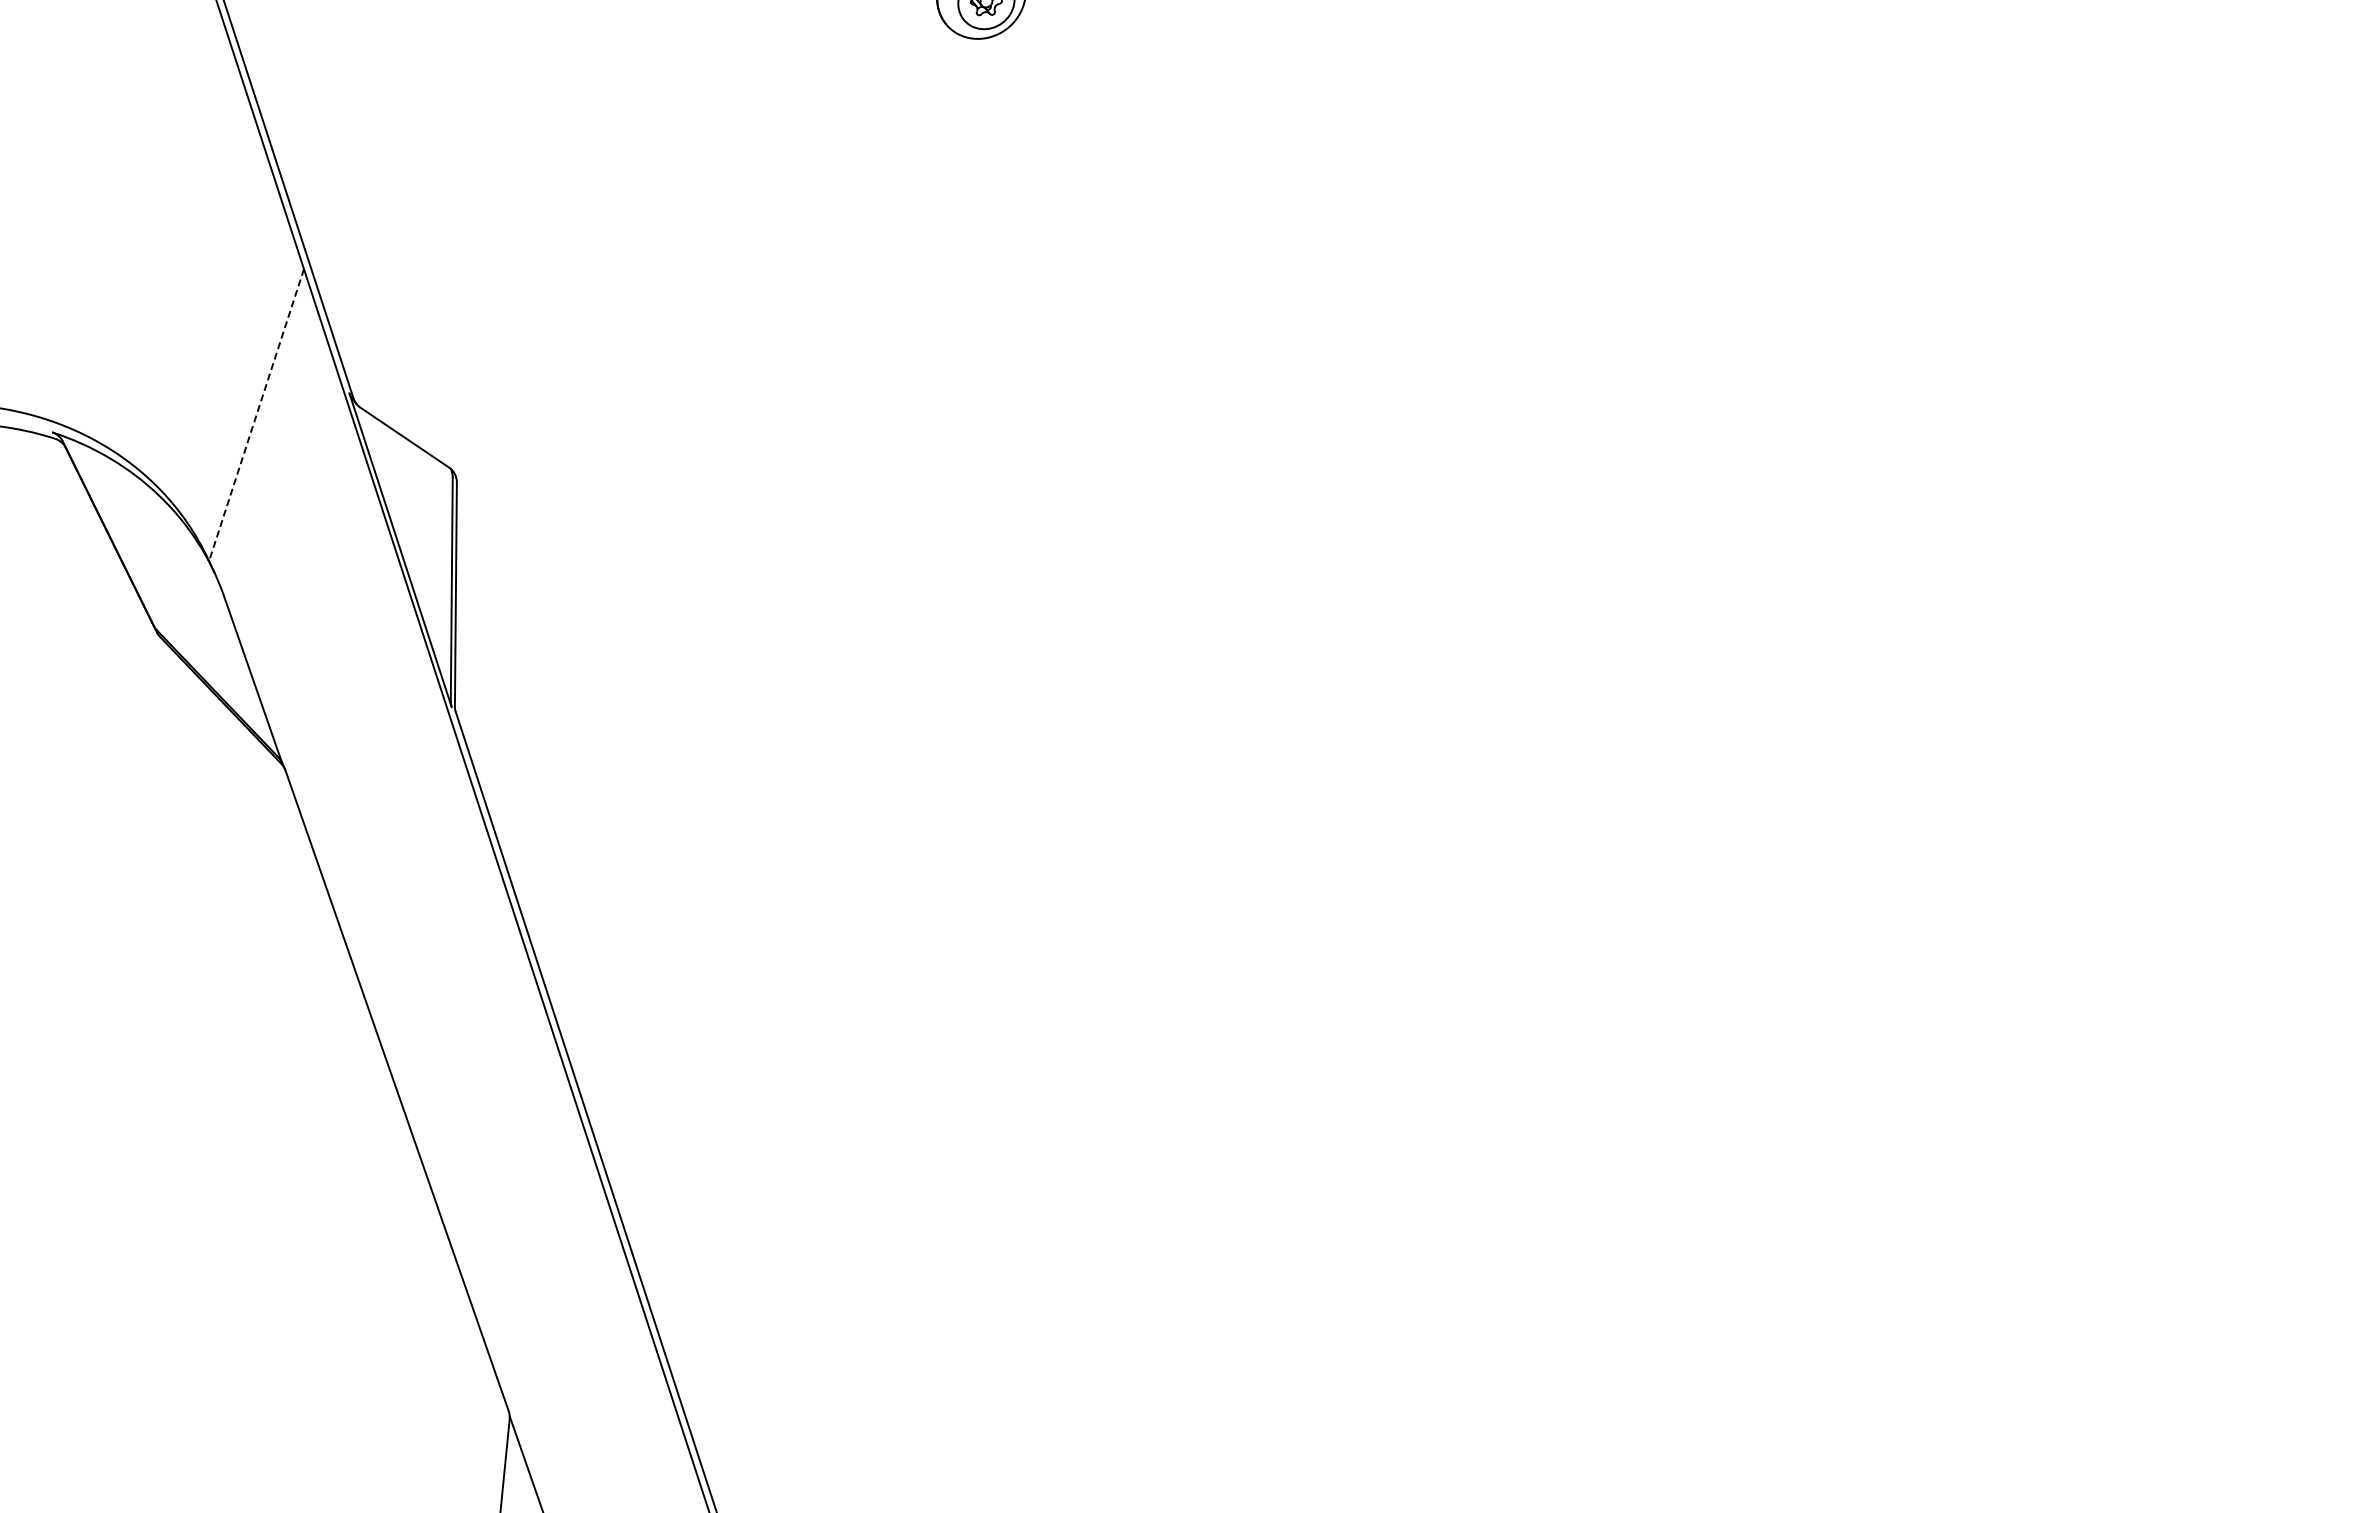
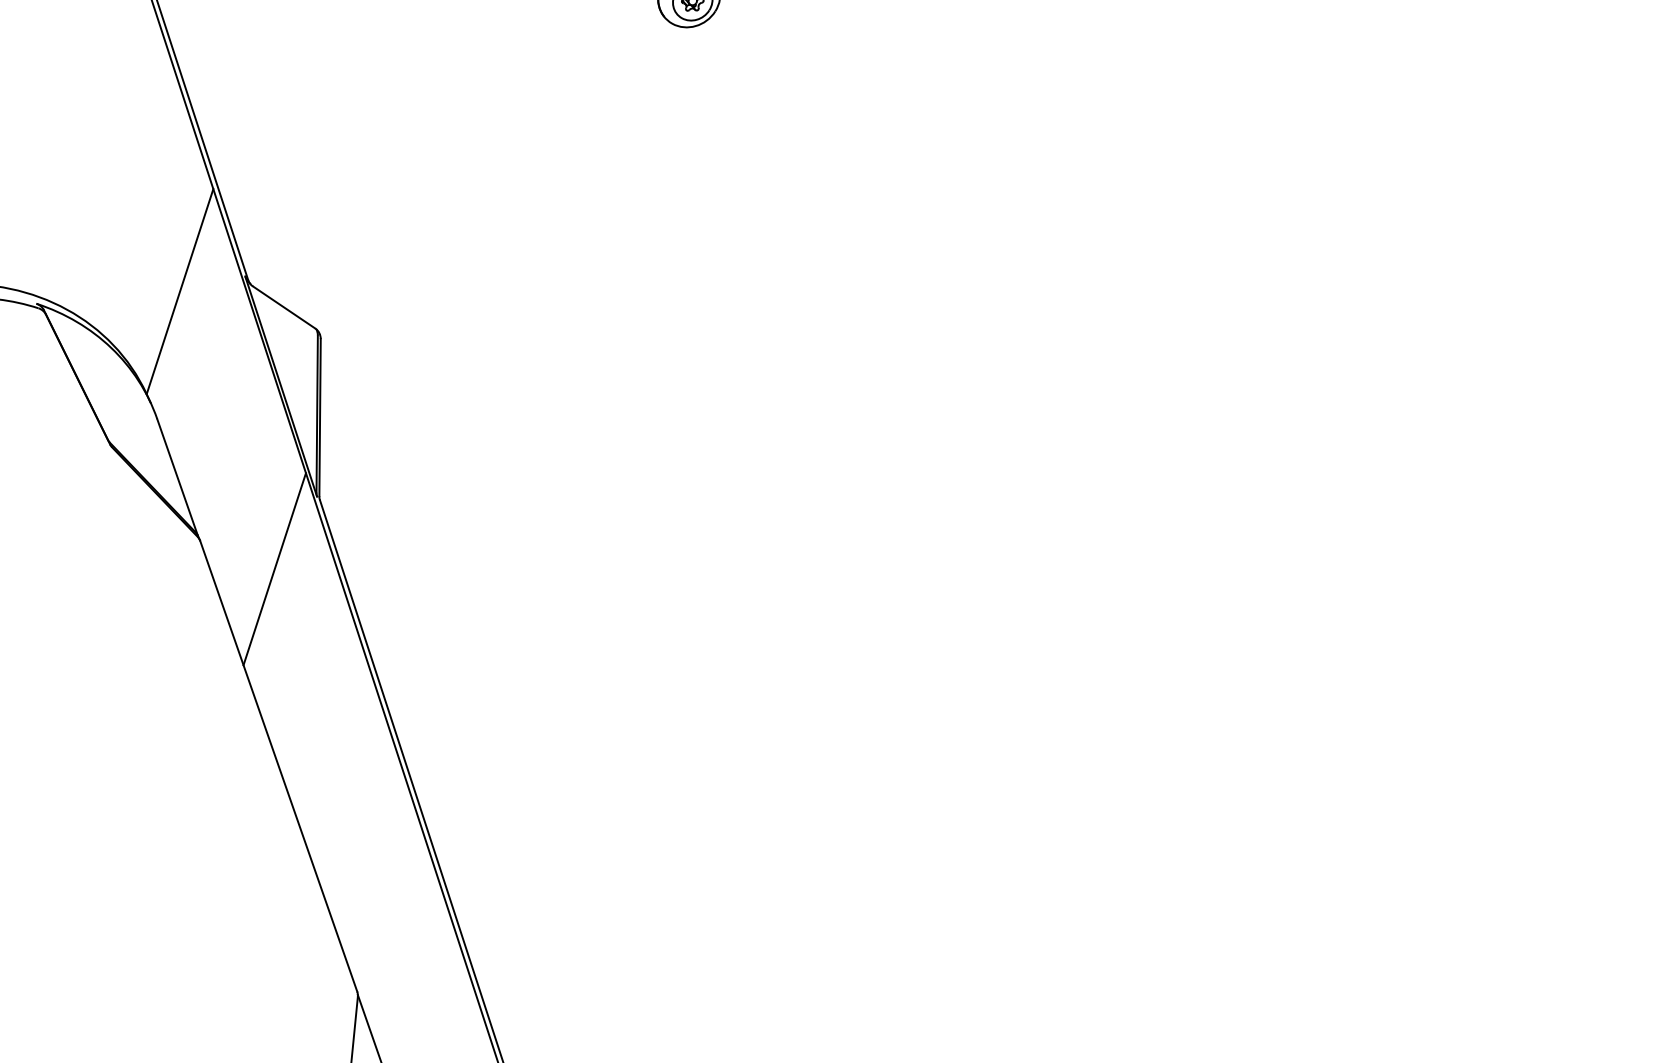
line: (256, 415) -> (179, 291), dashed -> solid
line: (390, 809) -> (274, 568), added

